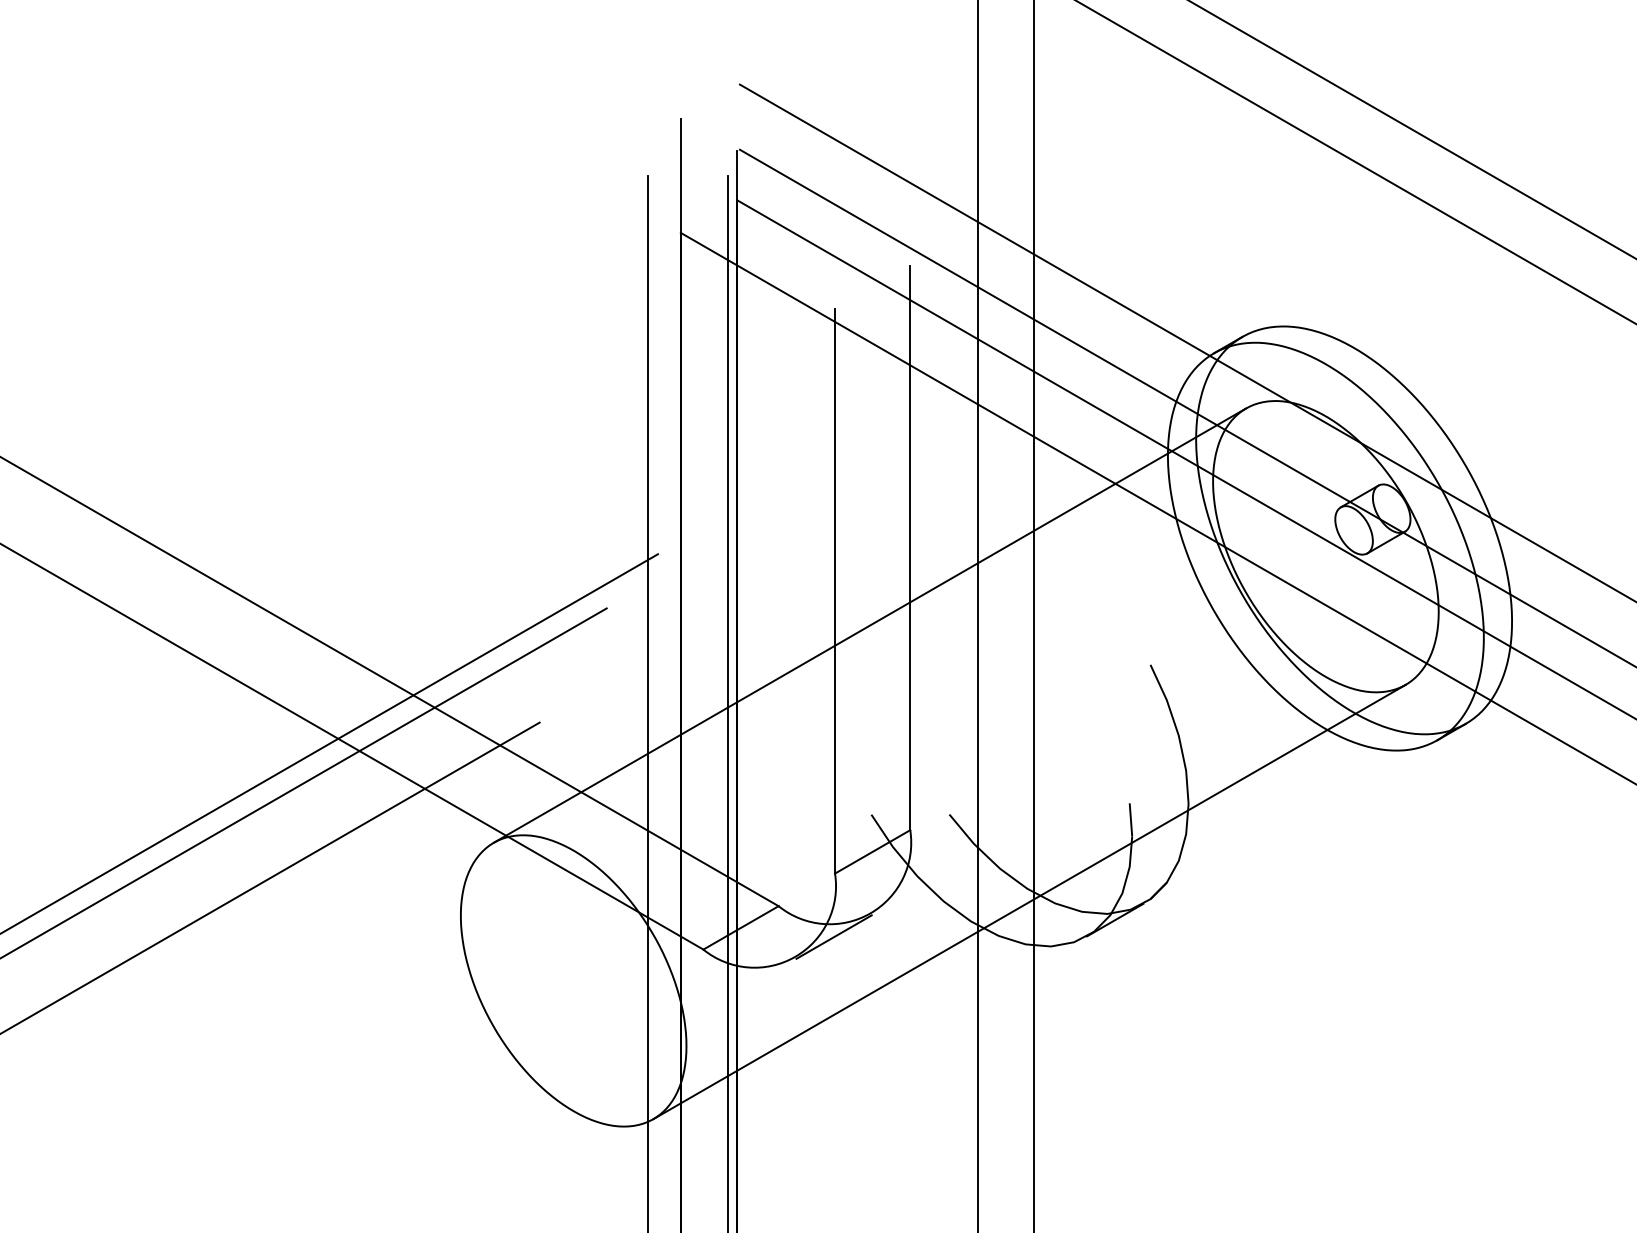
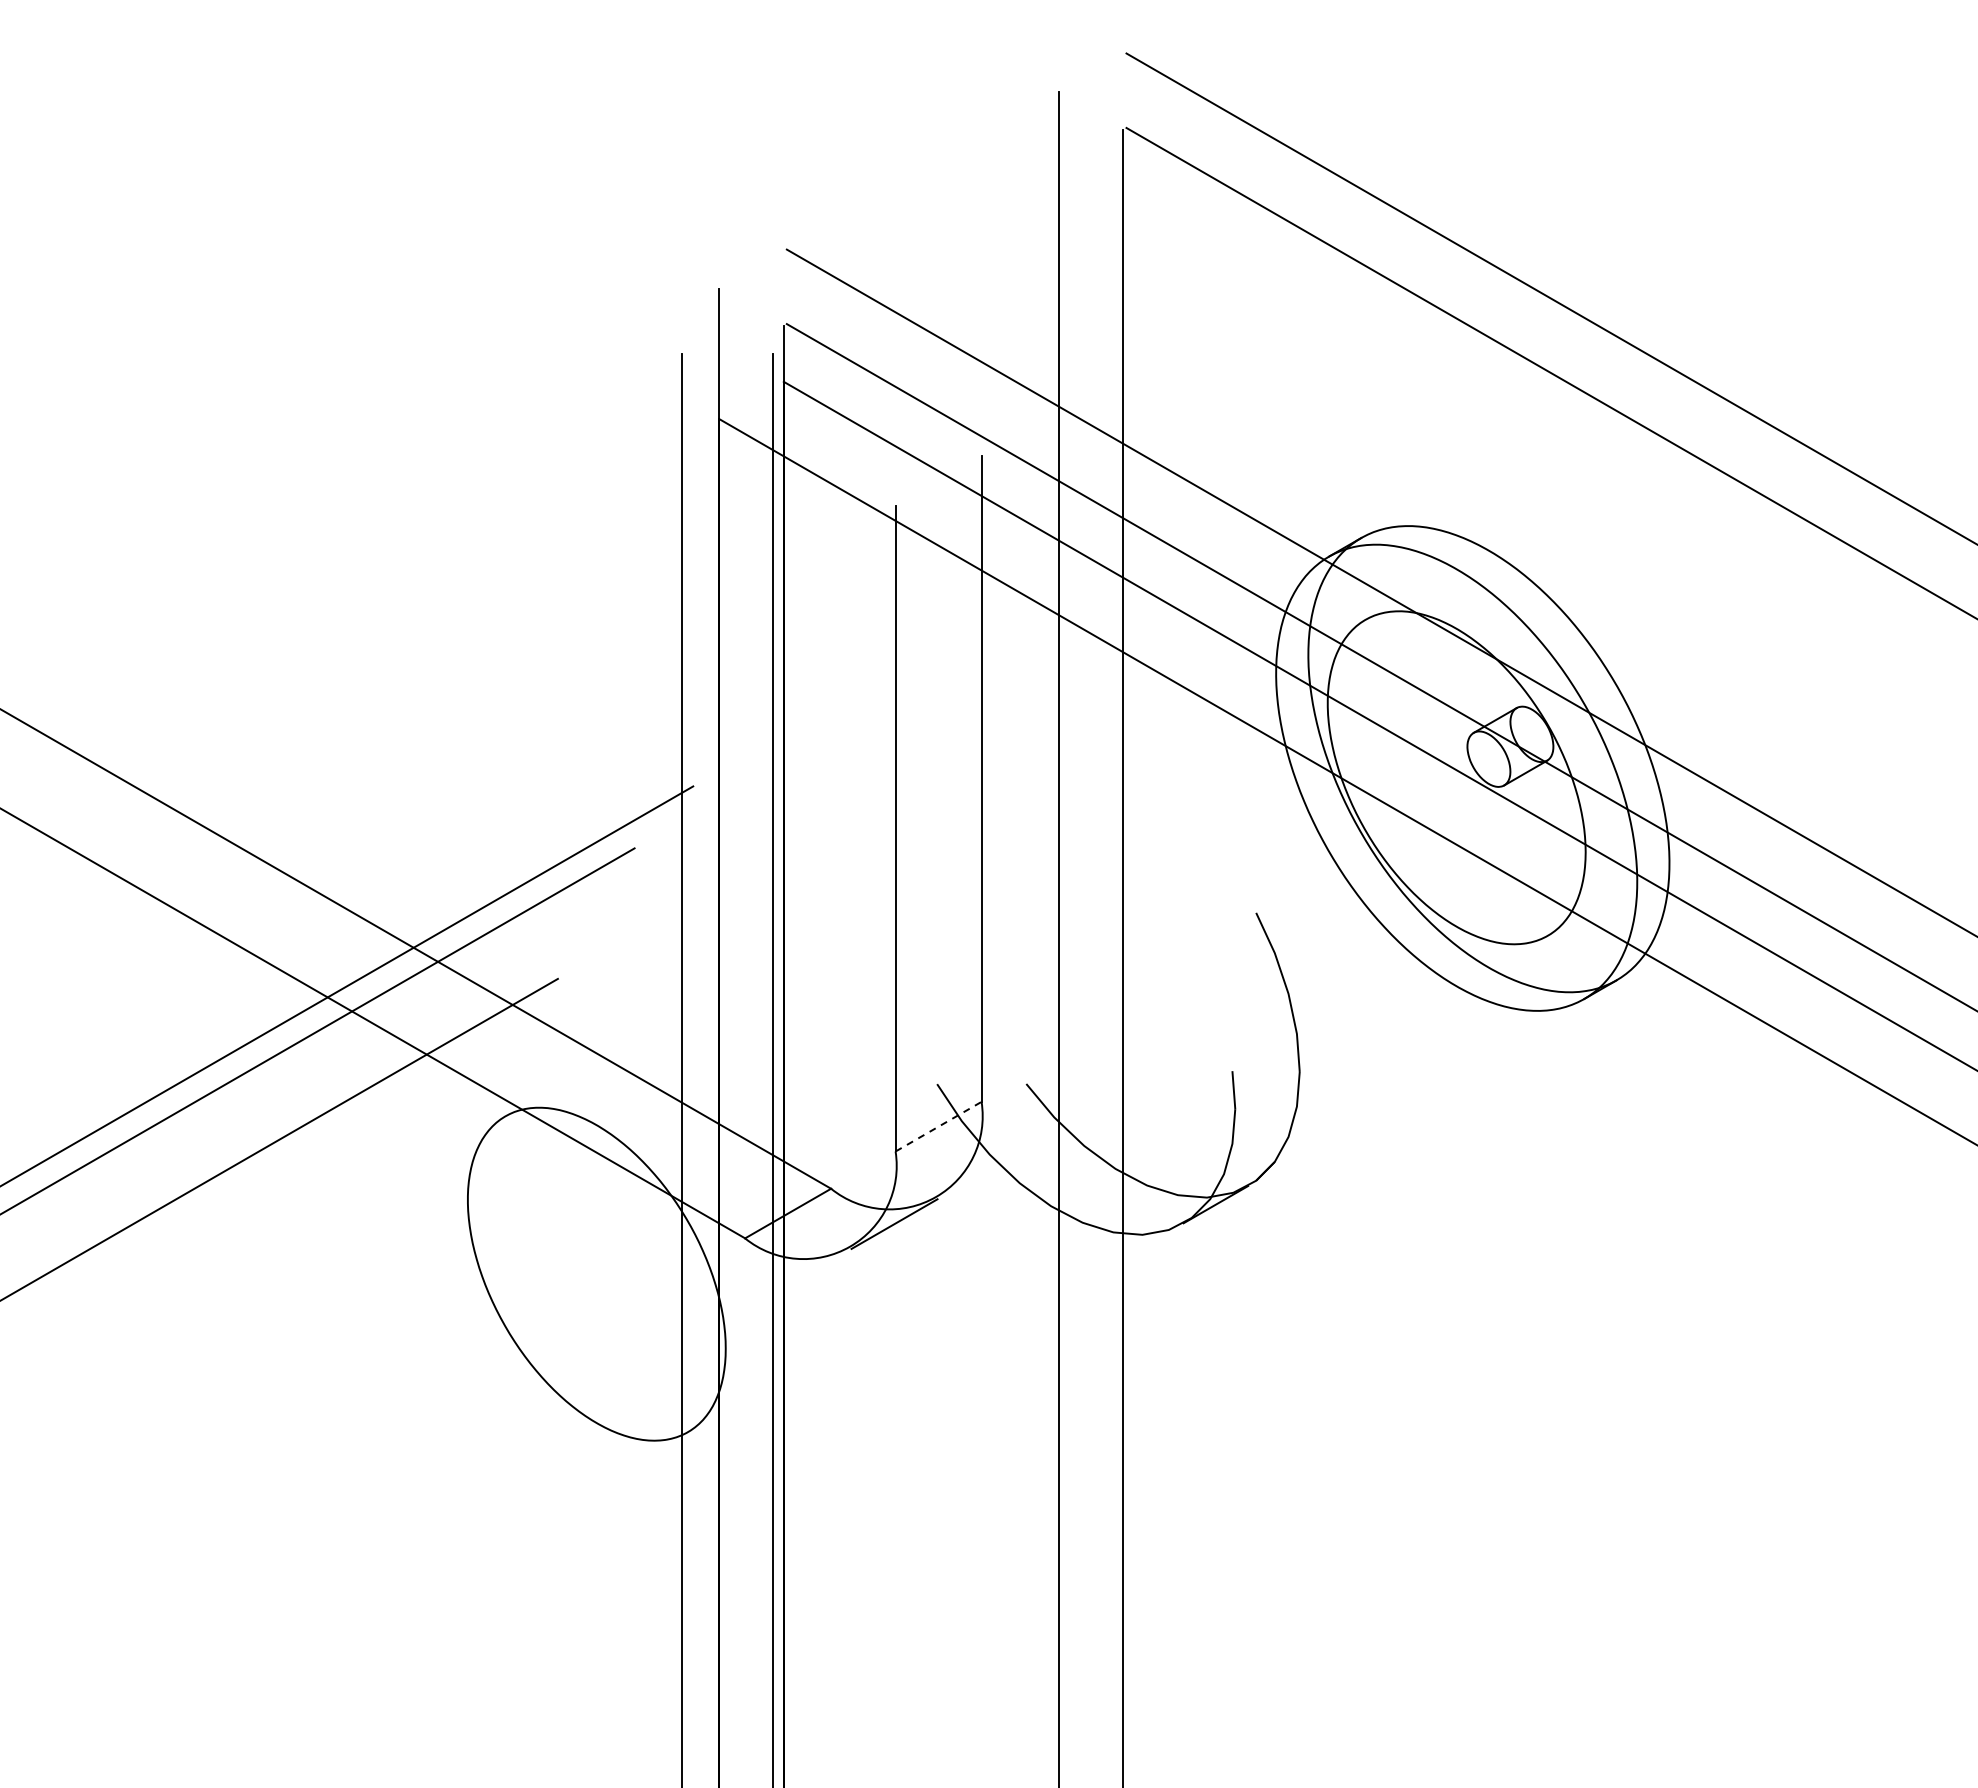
line: (869, 625) -> (935, 867), removed
line: (872, 851) -> (938, 1126), solid -> dashed
line: (1029, 901) -> (1117, 1183), removed

